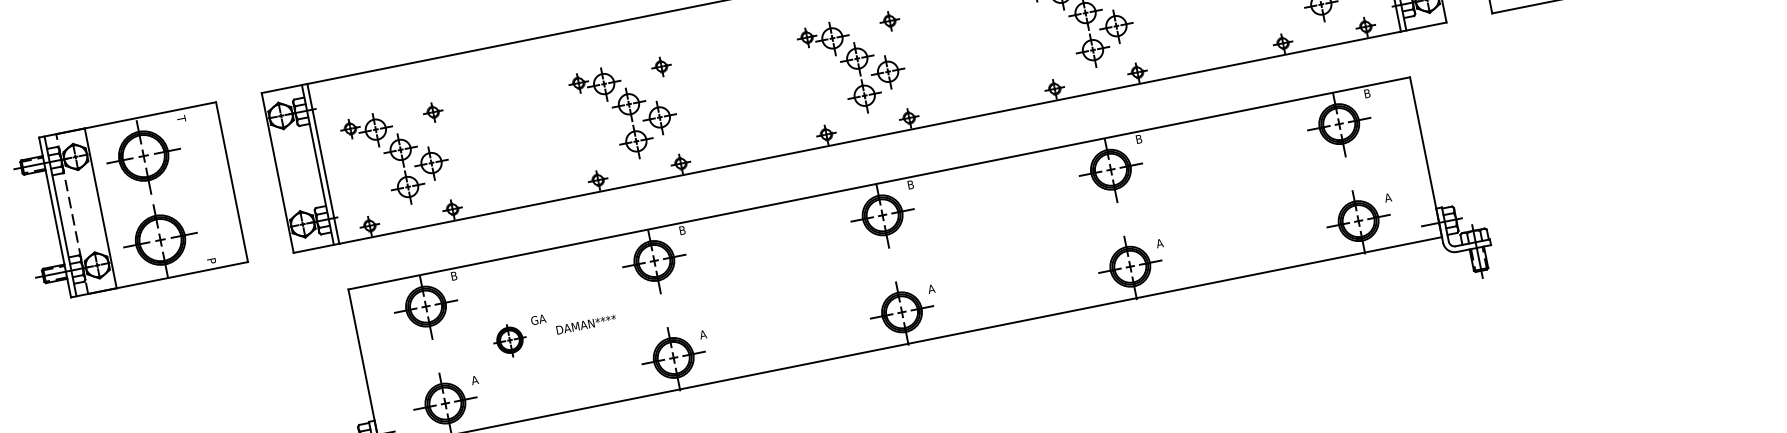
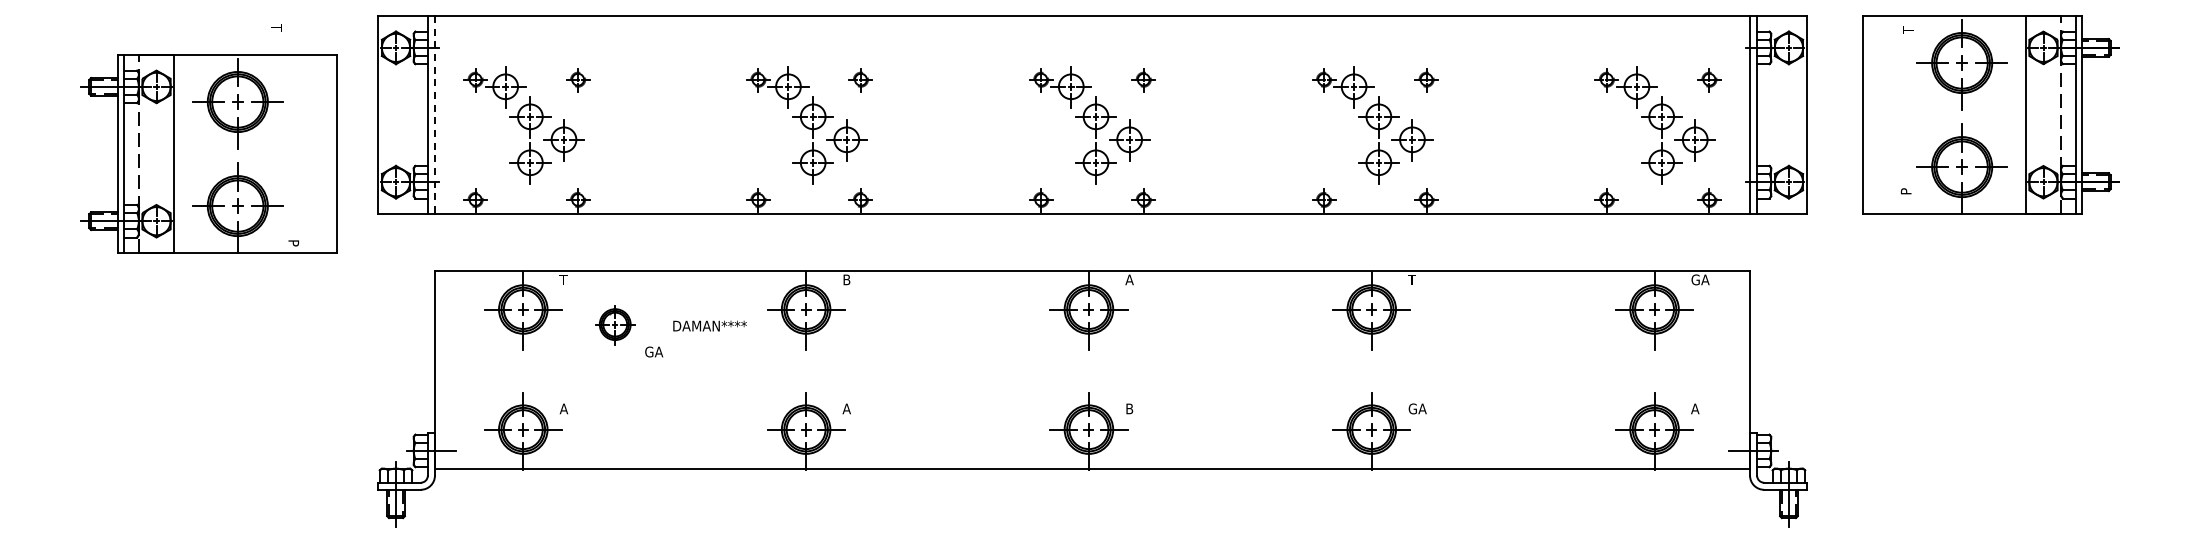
text: (1371, 92) -> (1700, 279), B -> GA
text: (1138, 139) -> (1411, 279), B -> T
line: (323, 164) -> (434, 115), solid -> dashed
text: (910, 184) -> (1129, 279), B -> A
part: (128, 202) -> (208, 153), moved
text: (1163, 242) -> (1417, 408), A -> GA
text: (453, 275) -> (563, 279), B -> T
text: (931, 288) -> (1129, 408), A -> B
text: (585, 324) -> (709, 325), moved
part: (510, 340) -> (615, 325), moved

